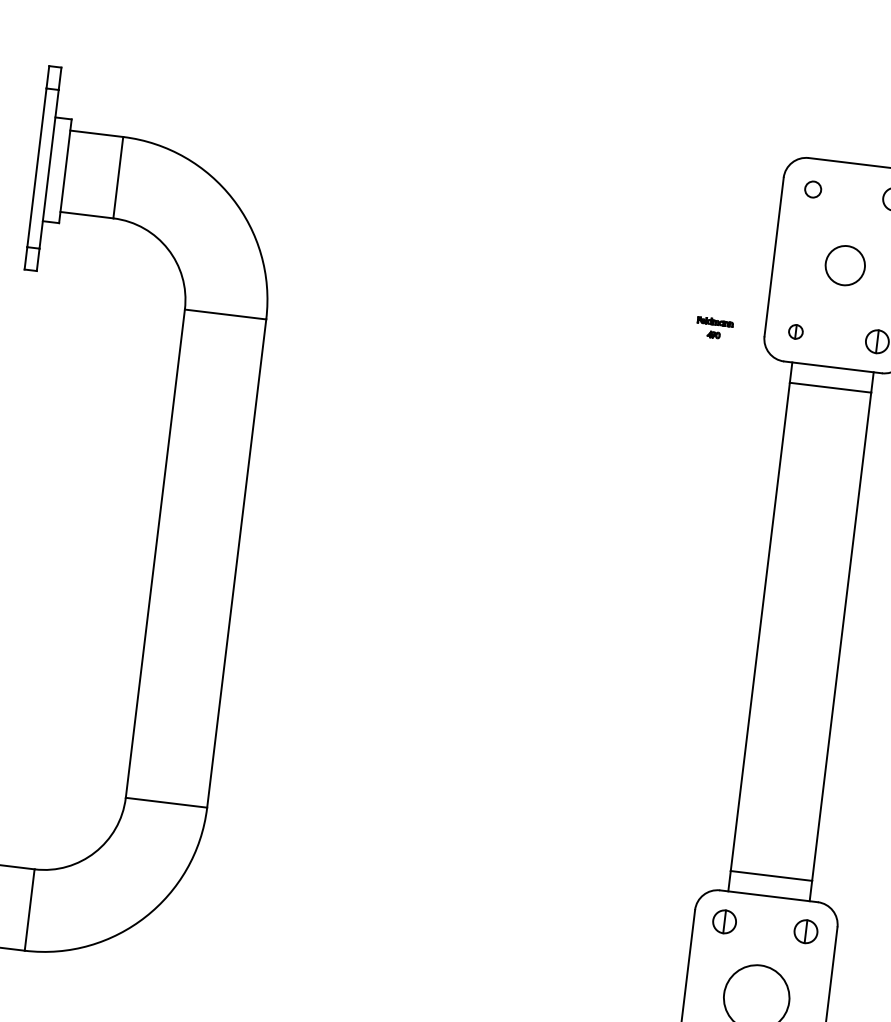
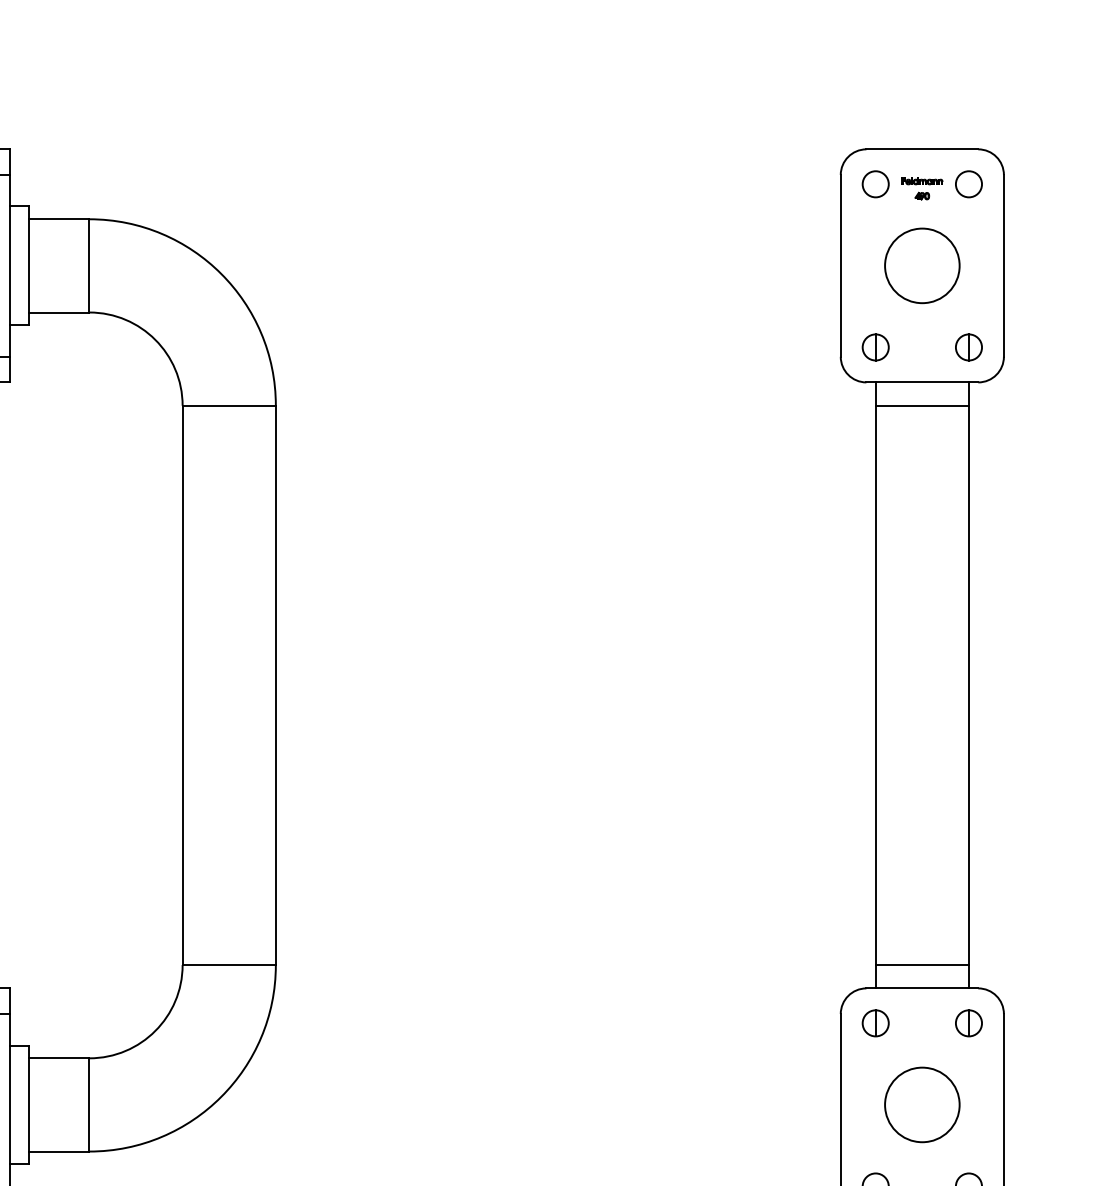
circle: (813, 189) -> (875, 184), size x1.43
circle: (845, 265) -> (922, 265), size x1.67
part: (714, 328) -> (922, 188), moved
part: (795, 331) -> (875, 347), size x1.67

